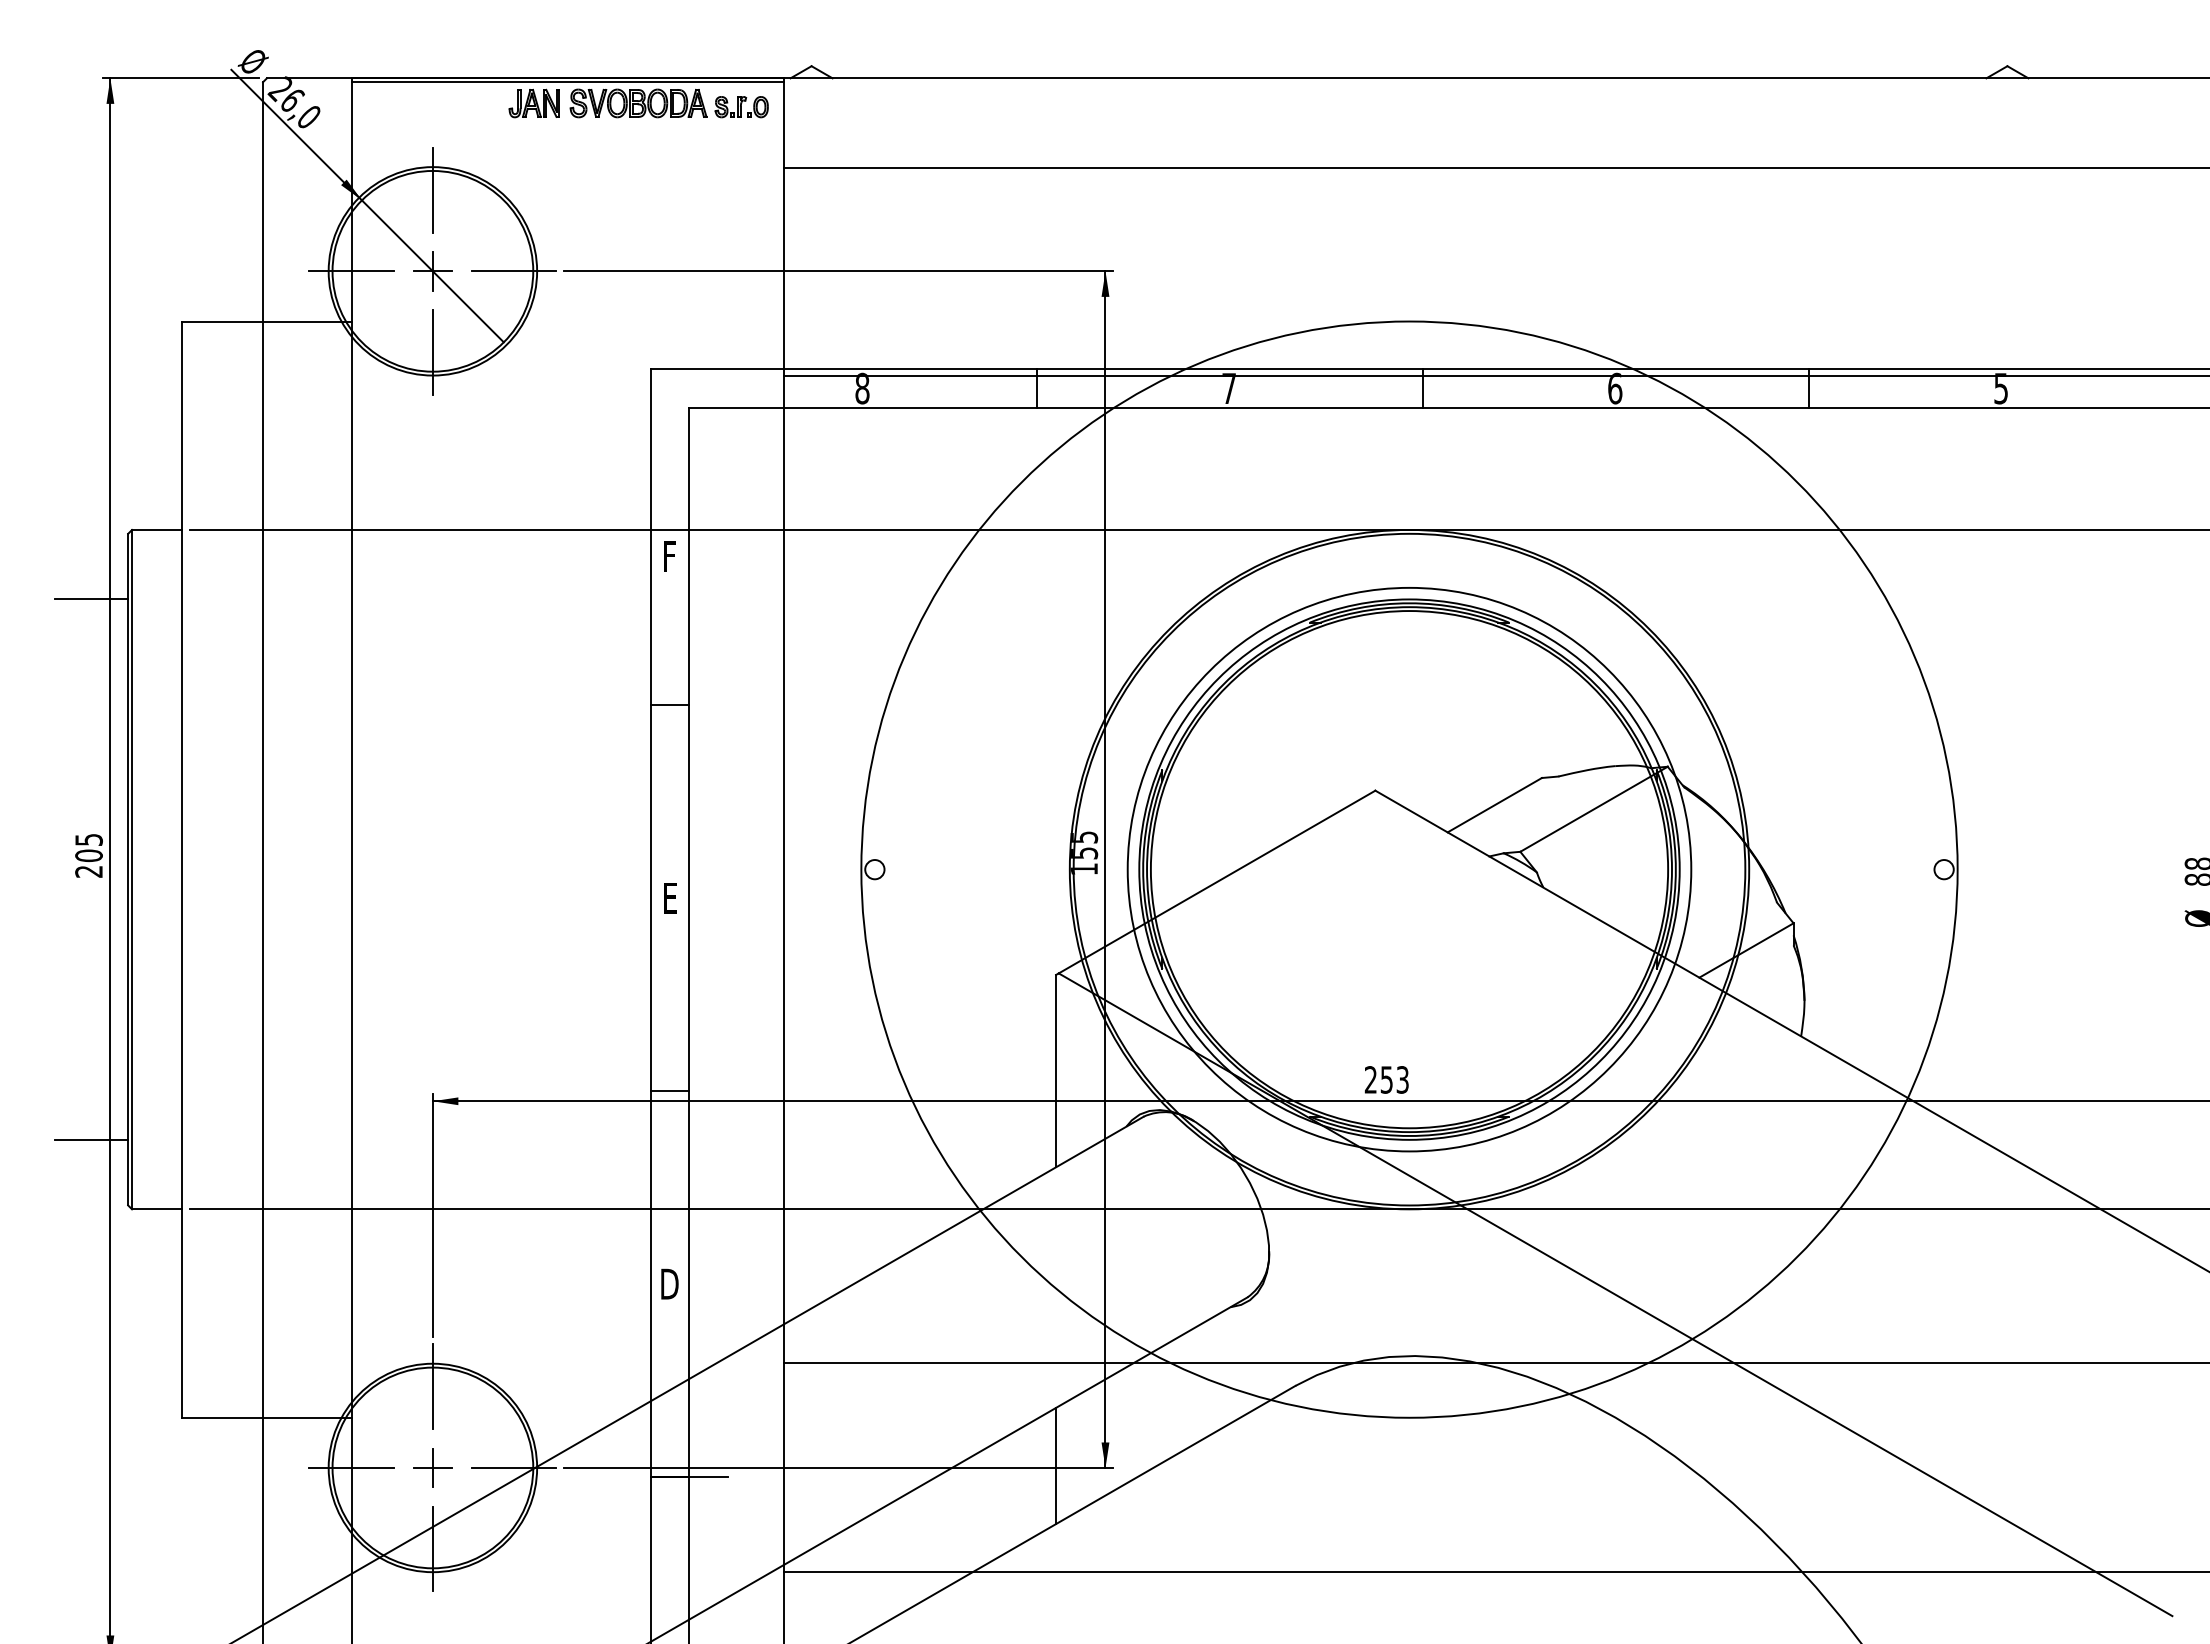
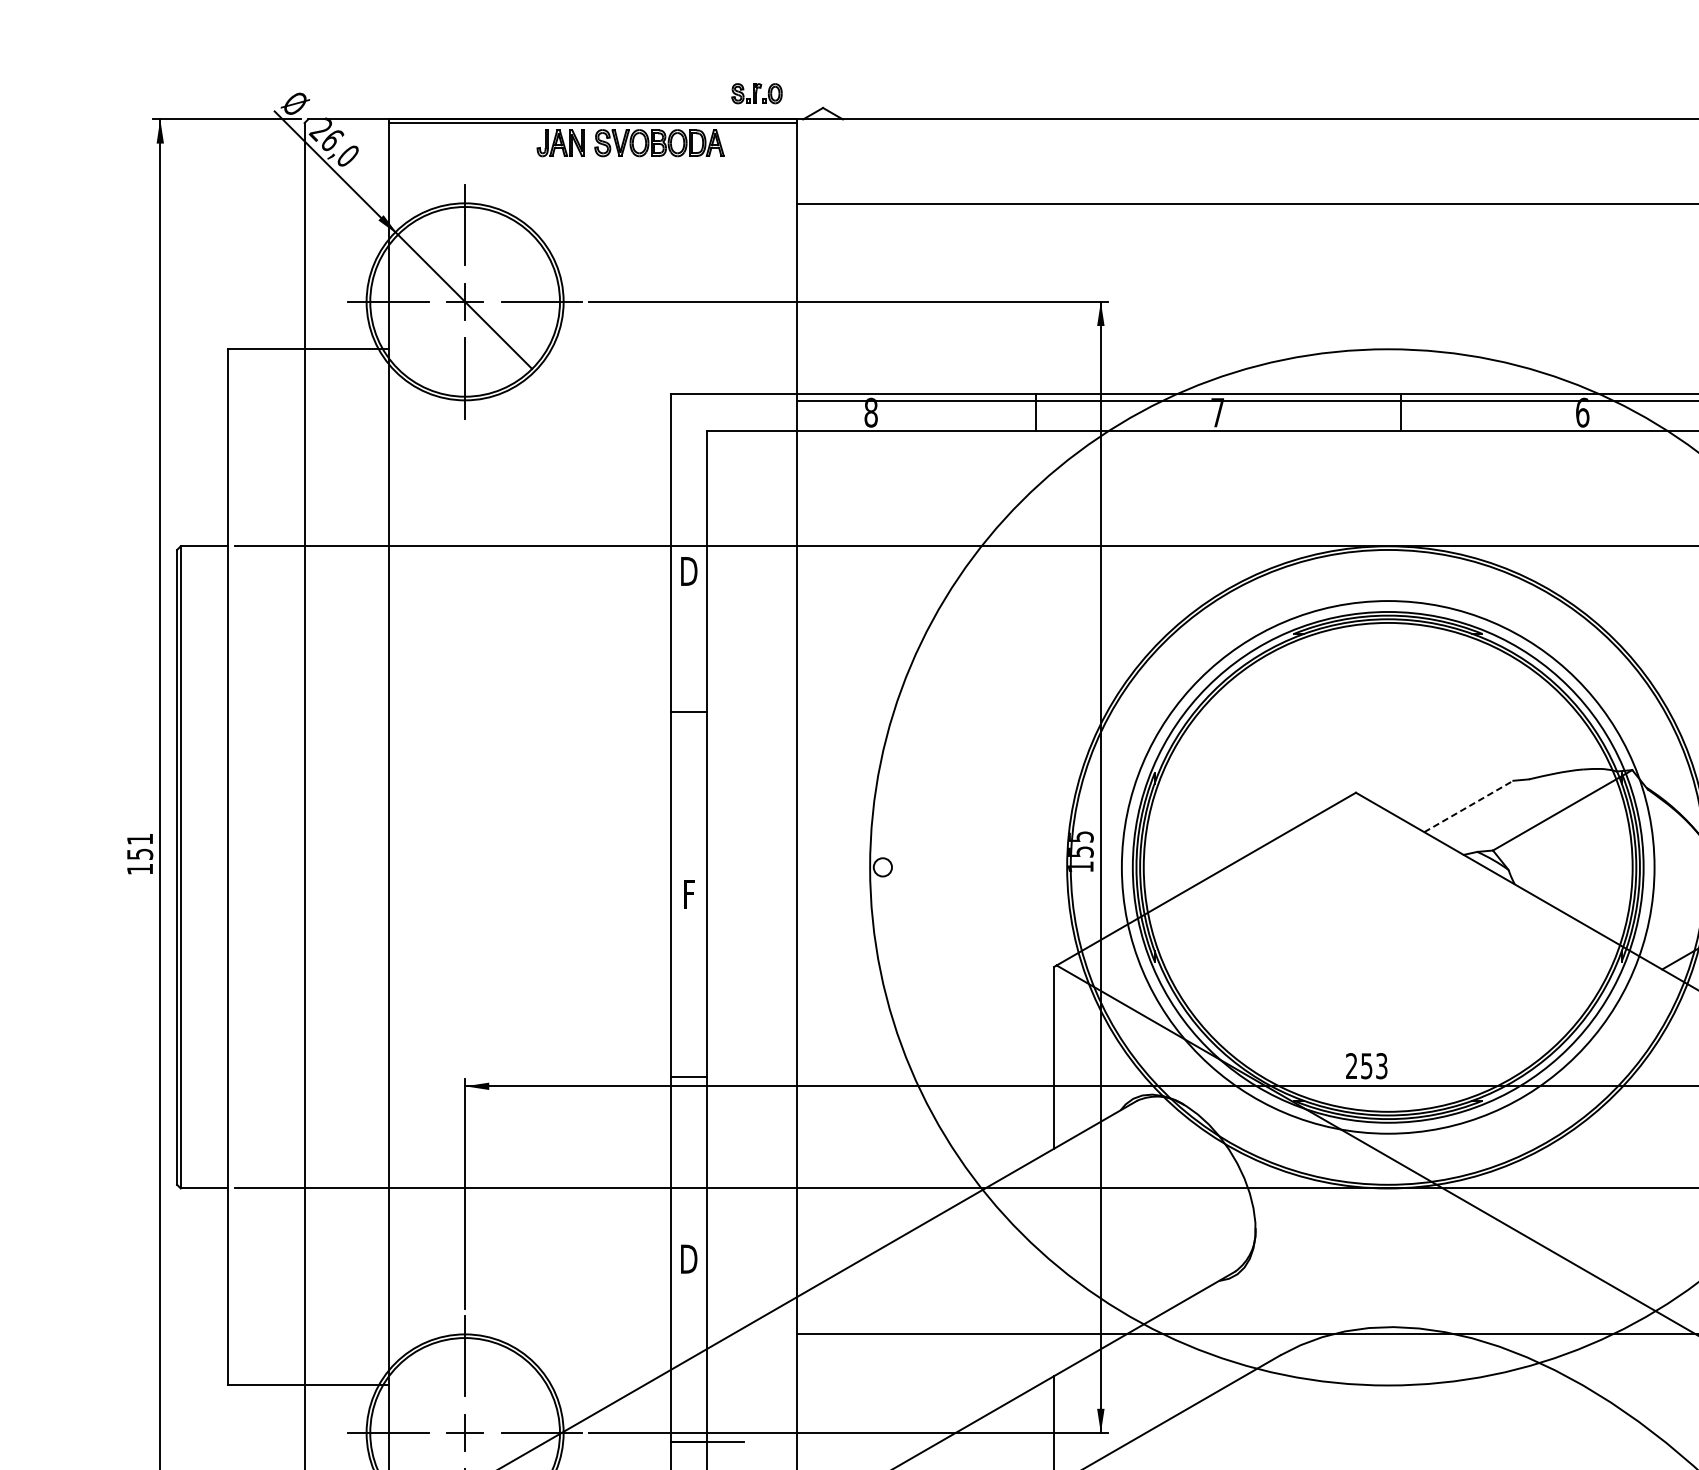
part: (741, 107) -> (756, 94), moved
text: (669, 556) -> (688, 571), F -> D
line: (91, 599) -> (142, 612), removed
line: (1495, 804) -> (1469, 805), solid -> dashed
text: (88, 855) -> (139, 854), 205 -> 151
text: (670, 898) -> (689, 894), E -> F
line: (91, 1139) -> (142, 1122), removed

